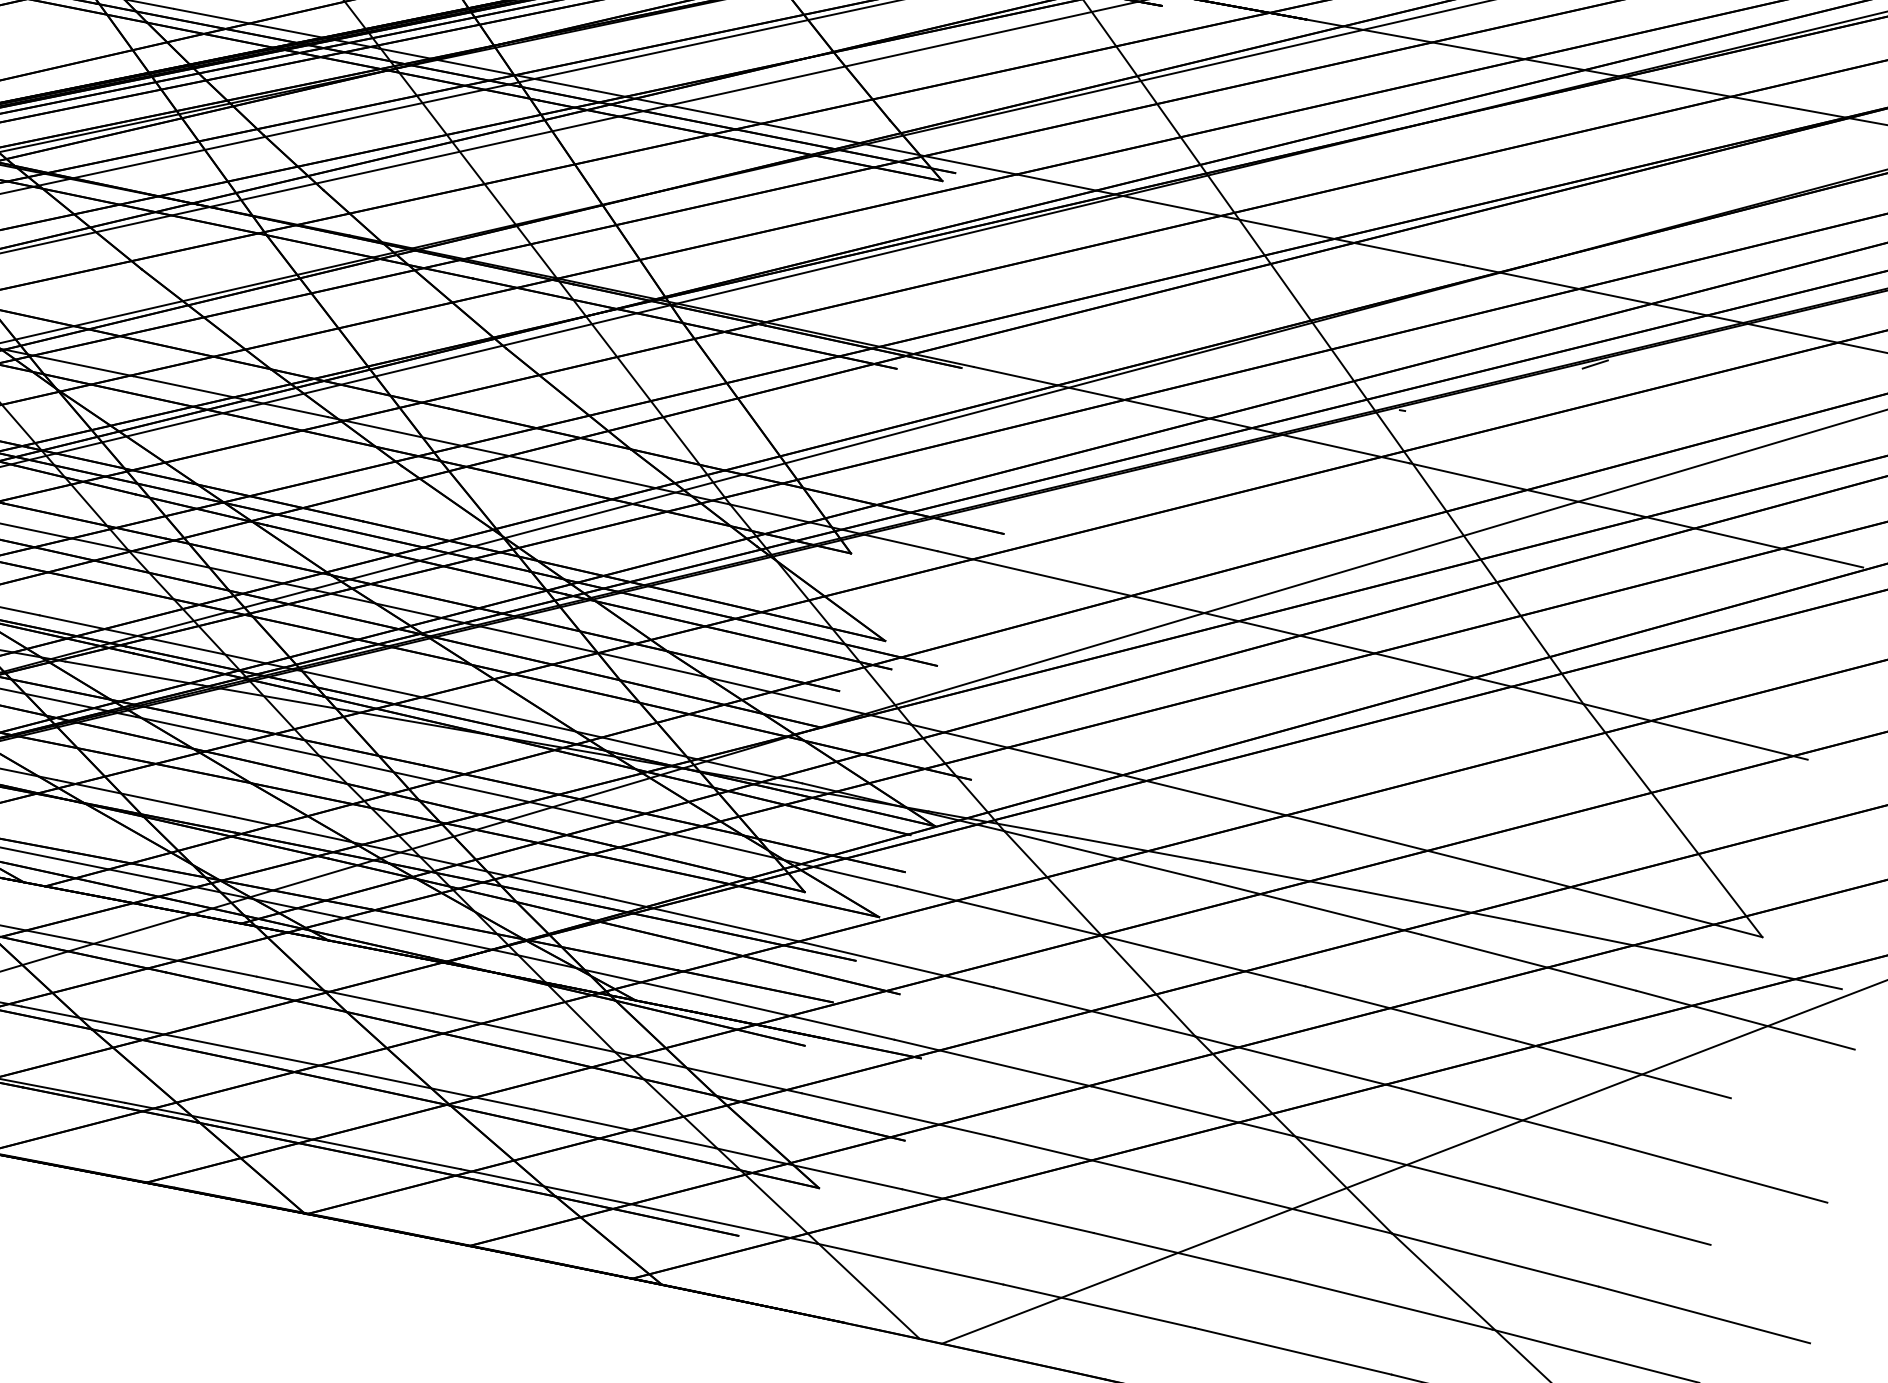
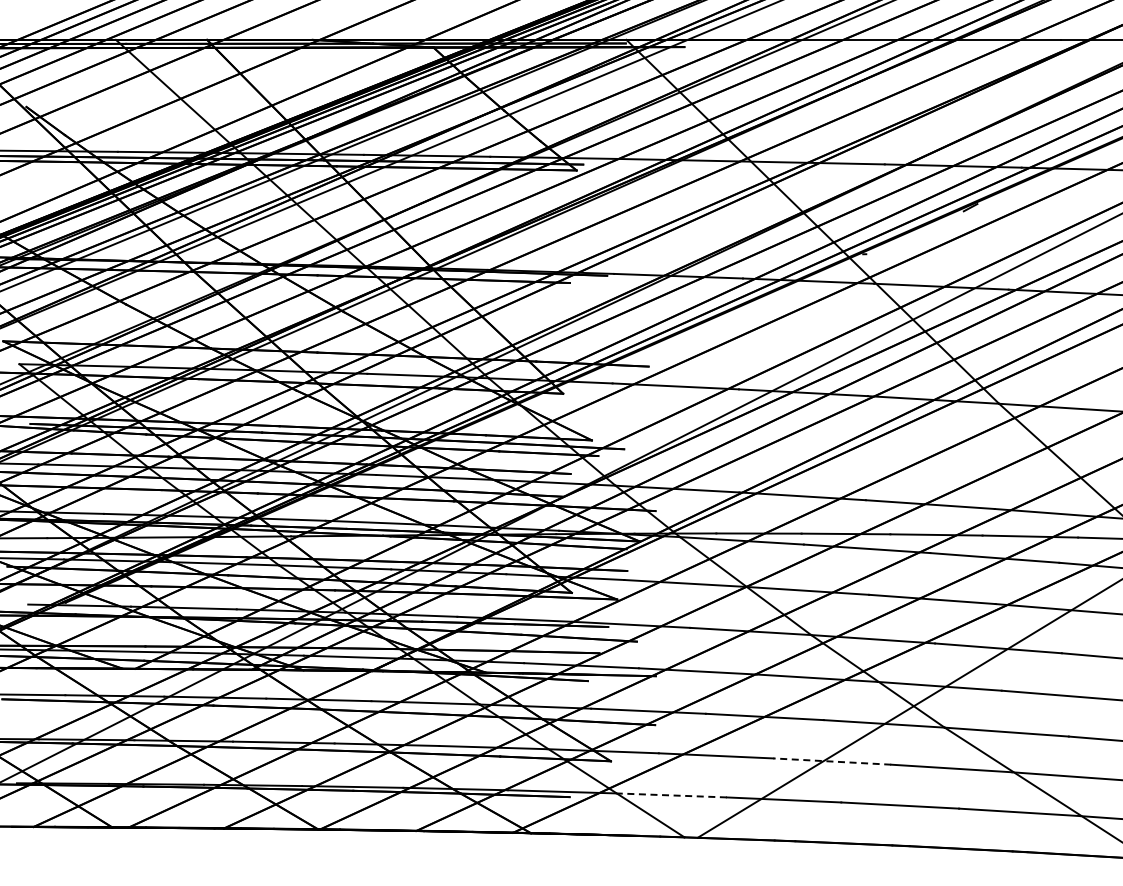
line: (1192, 1256) -> (832, 761), solid -> dashed
line: (910, 1264) -> (671, 795), solid -> dashed

